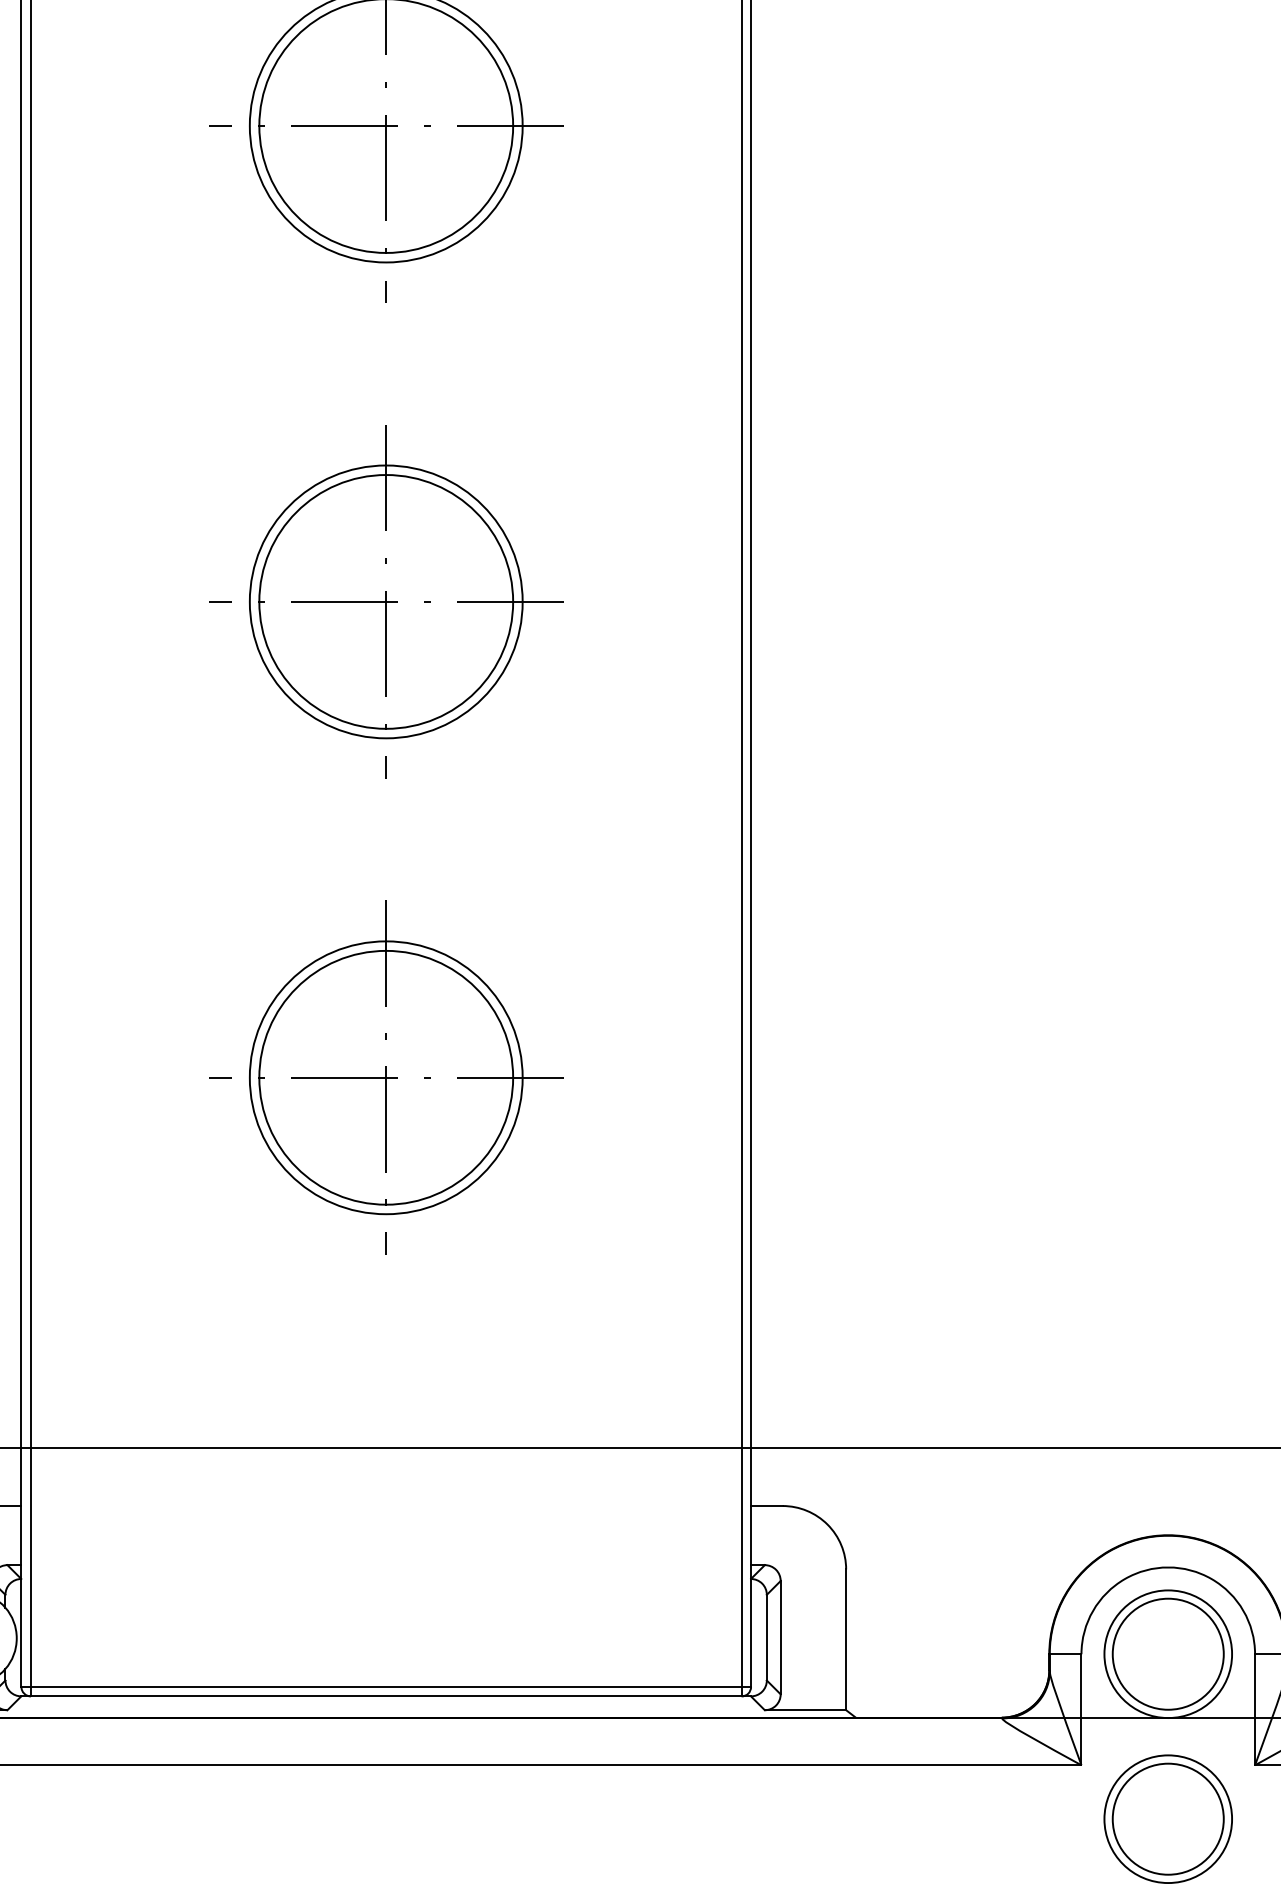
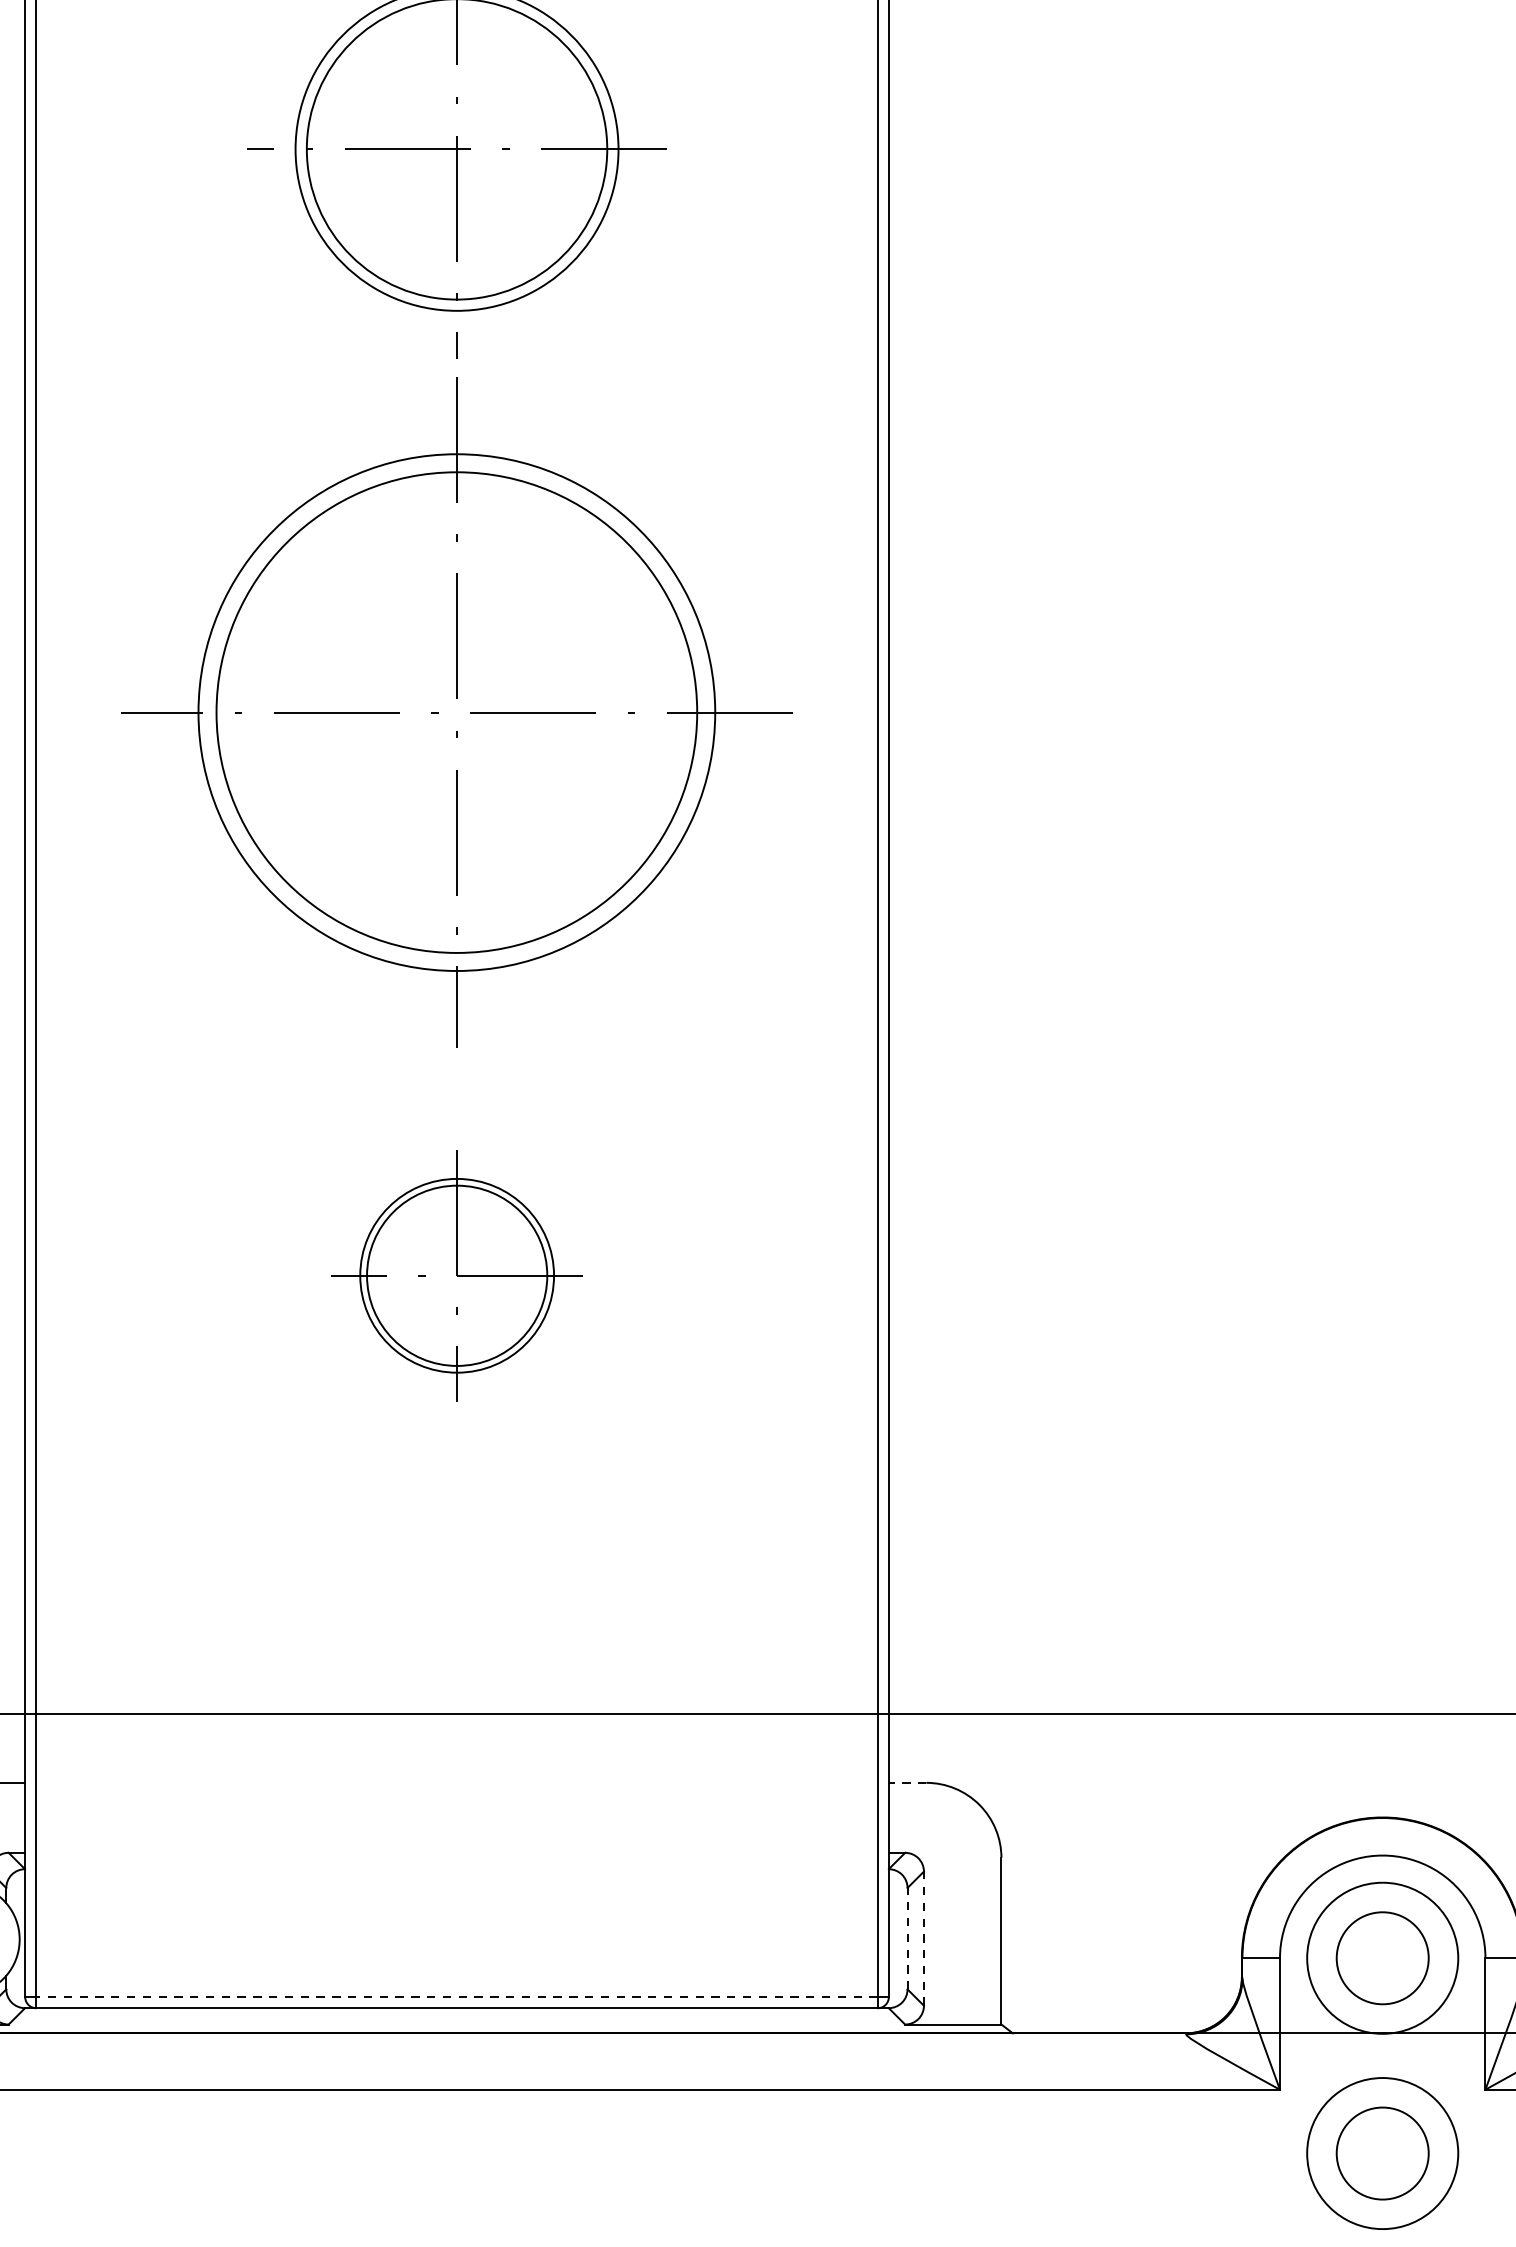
part: (386, 601) -> (457, 712), size x1.6
part: (386, 1077) -> (457, 1275), size x0.6
line: (766, 1506) -> (907, 1783), solid -> dashed
line: (766, 1637) -> (907, 1938), solid -> dashed
line: (780, 1637) -> (923, 1938), solid -> dashed
circle: (1167, 1653) -> (1381, 1957), size x0.7
line: (385, 1686) -> (456, 1996), solid -> dashed
circle: (1167, 1818) -> (1381, 2152), size x0.7

